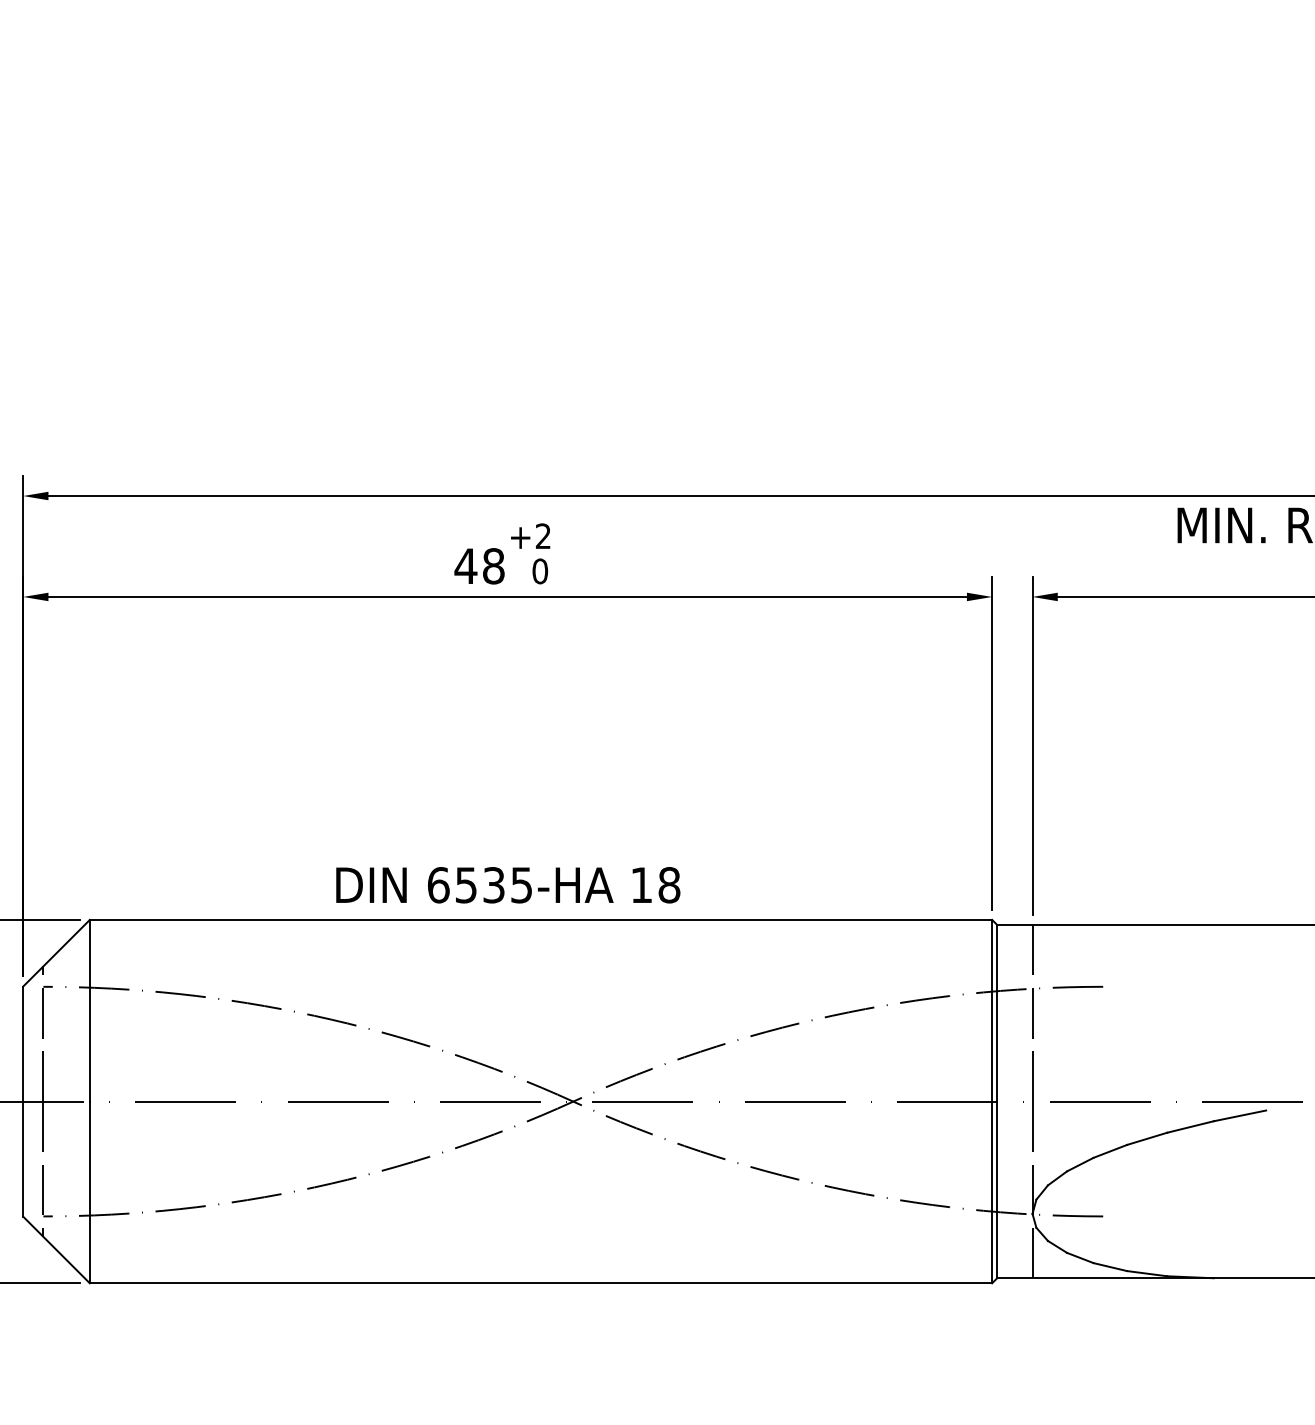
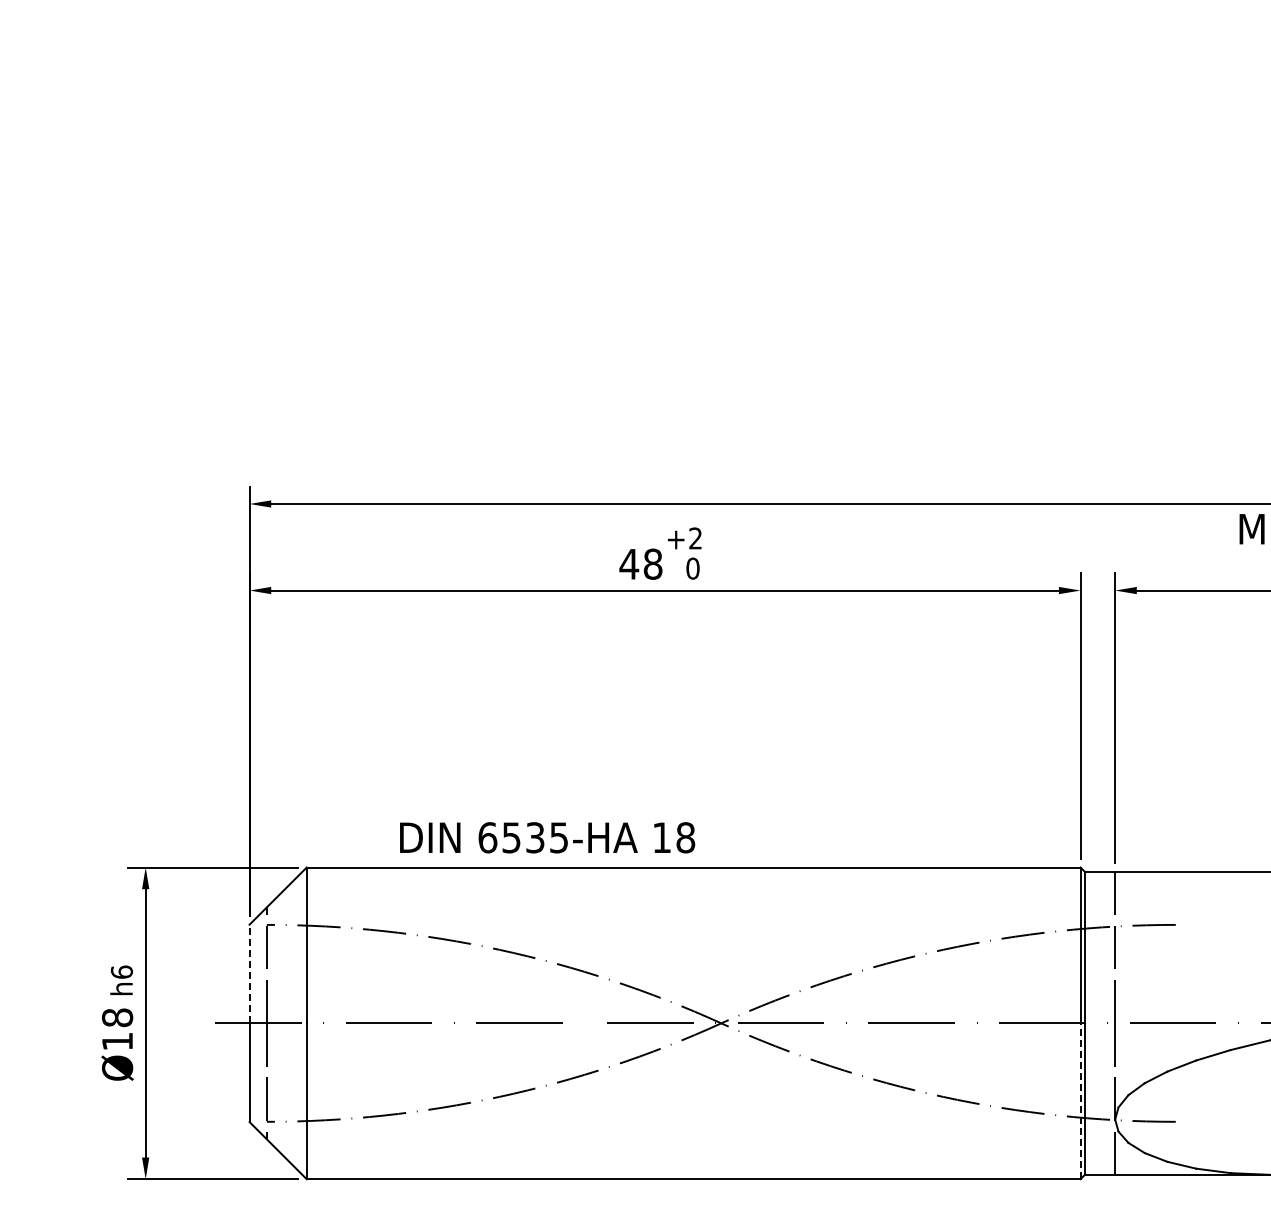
text: (508, 884) -> (547, 837), moved
line: (23, 1043) -> (249, 973), solid -> dashed
line: (992, 1192) -> (1080, 1101), solid -> dashed

